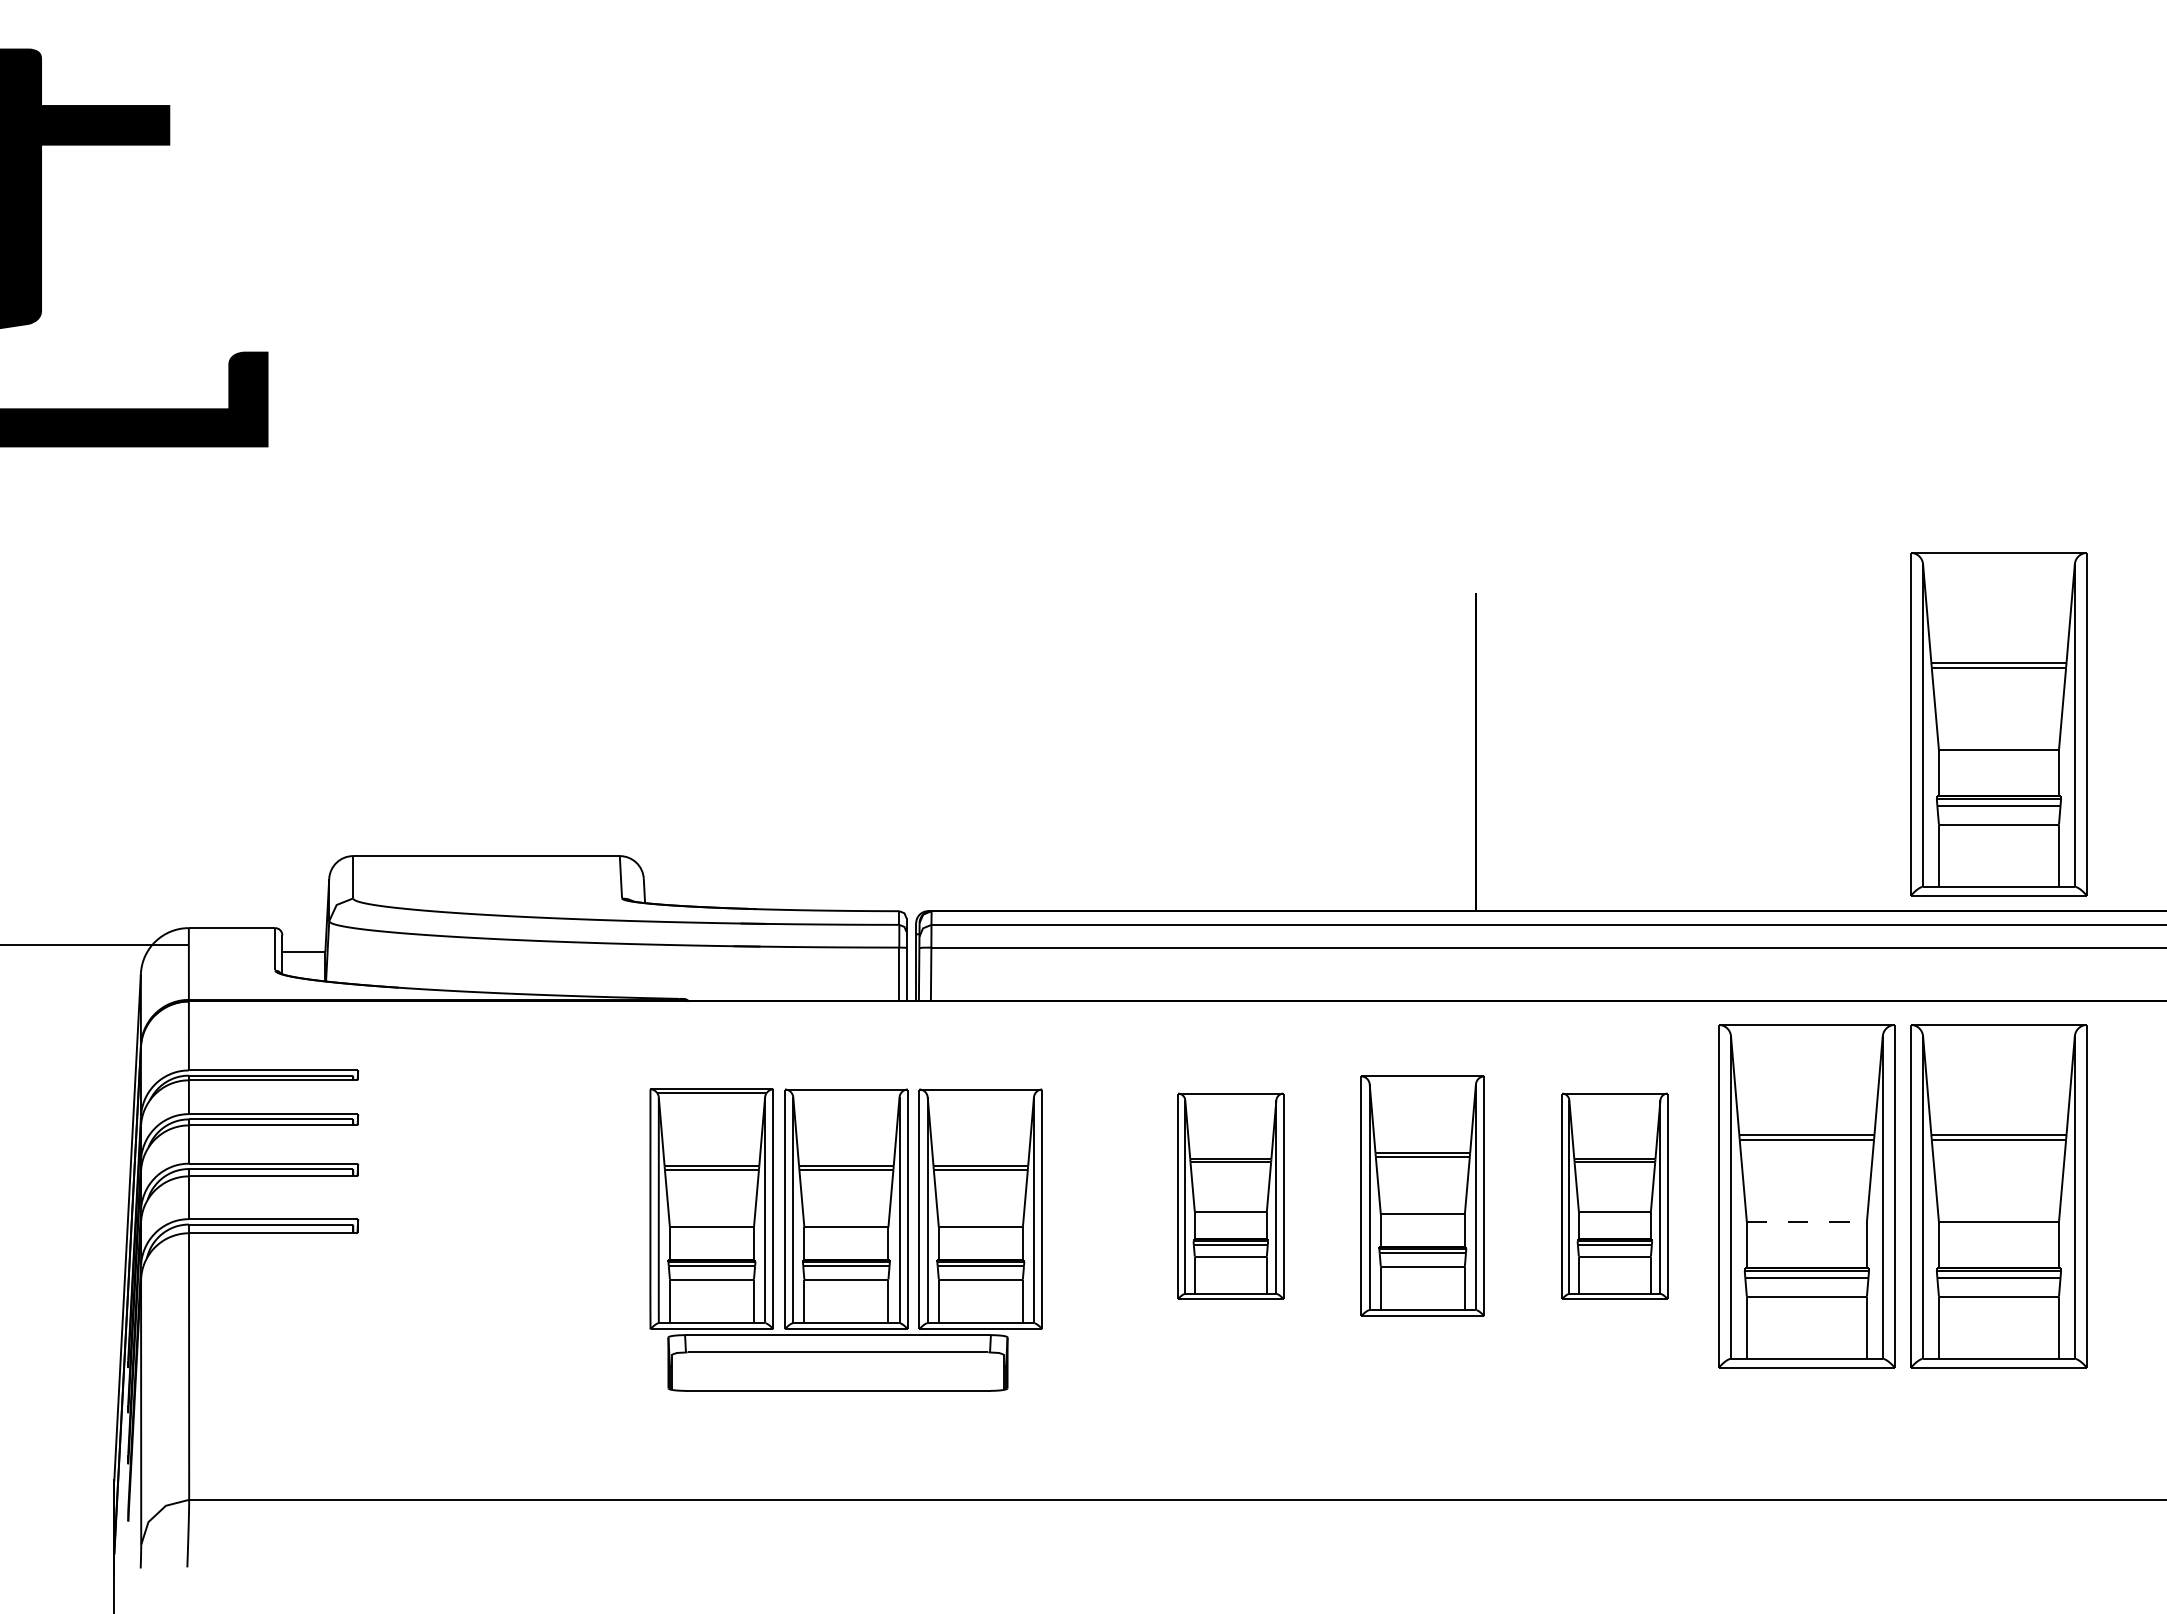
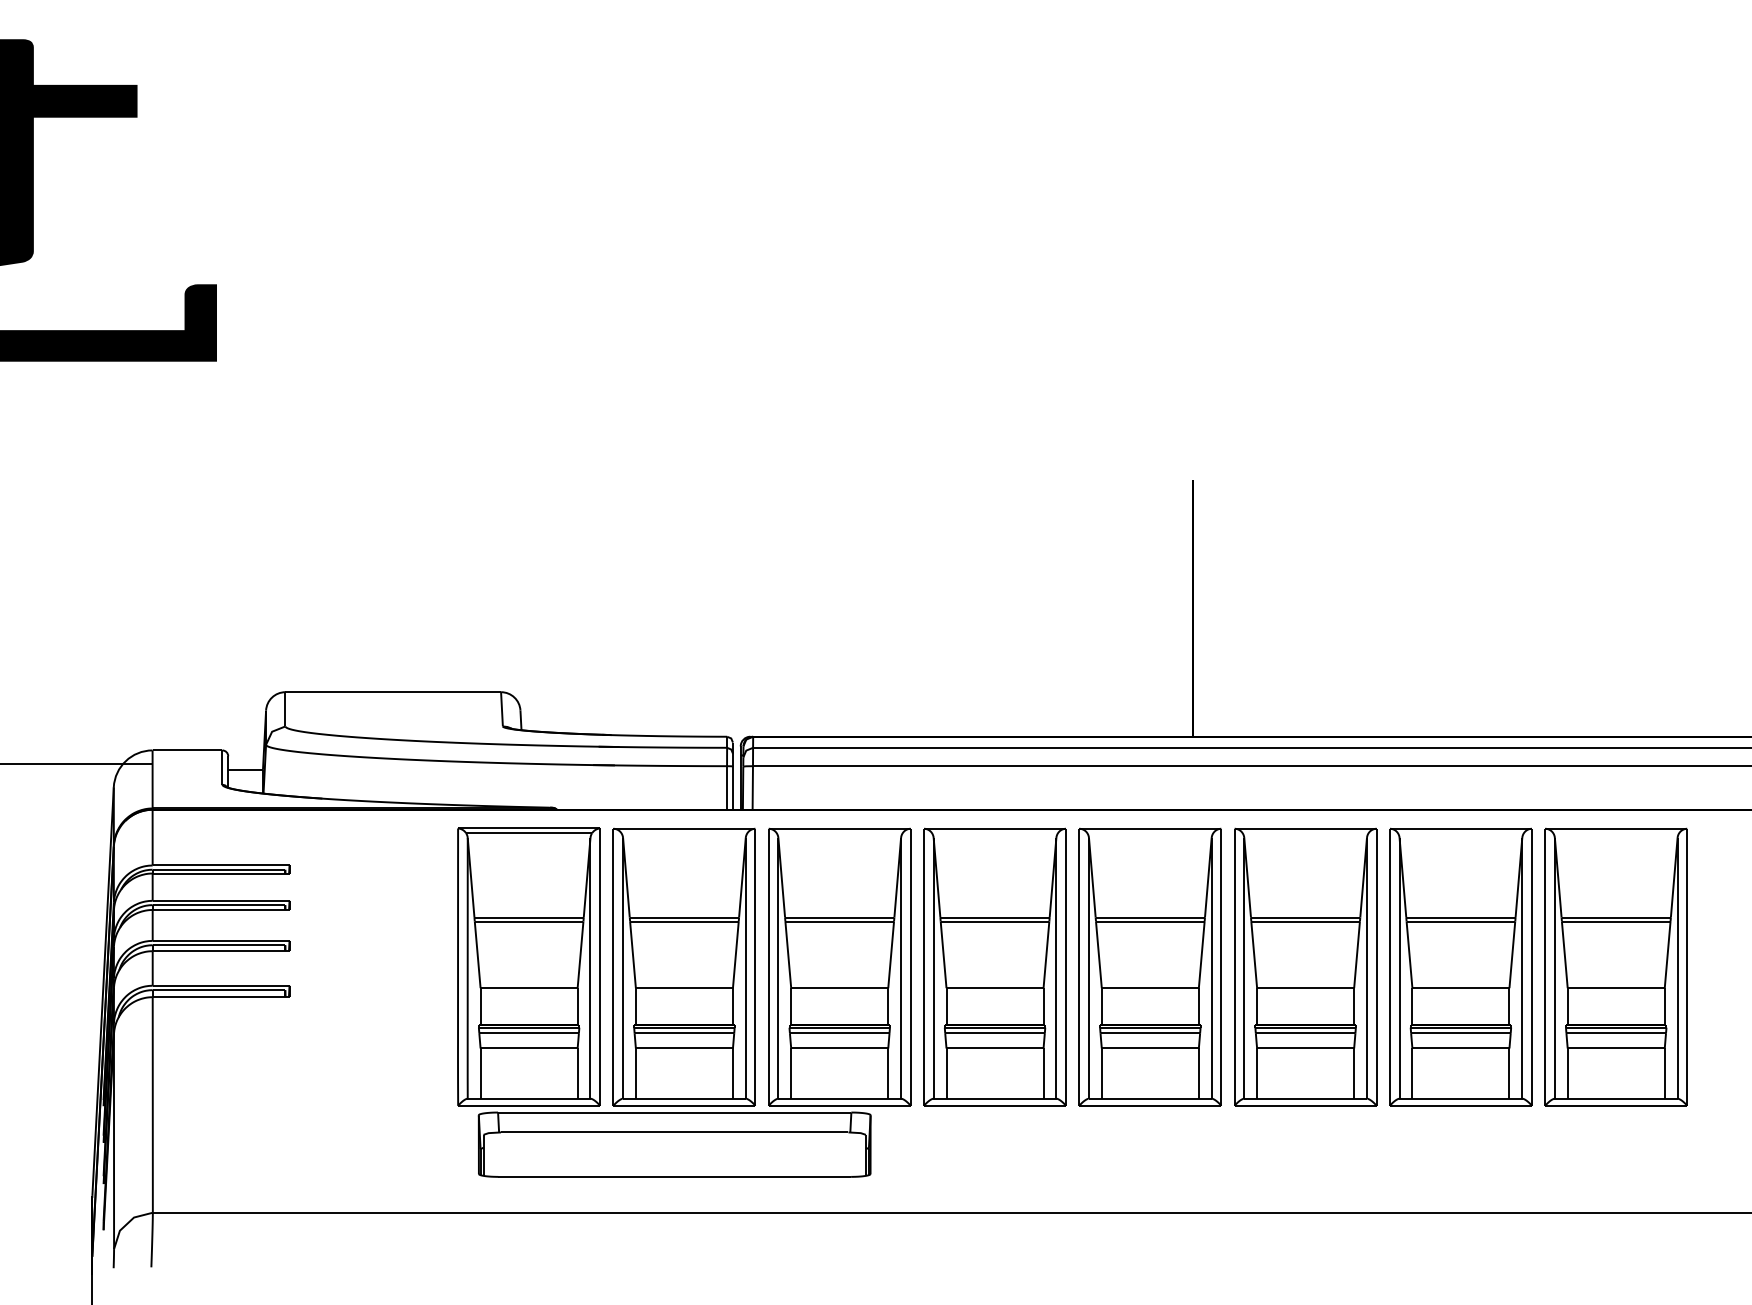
part: (1998, 724) -> (1615, 585), removed
part: (1230, 1196) -> (994, 967), size x1.67
part: (1422, 1196) -> (1150, 967), size x1.43
part: (1614, 1196) -> (1305, 967), size x1.67
line: (1807, 1222) -> (1461, 988), dashed -> solid
part: (845, 1239) -> (683, 1002), size x1.43

